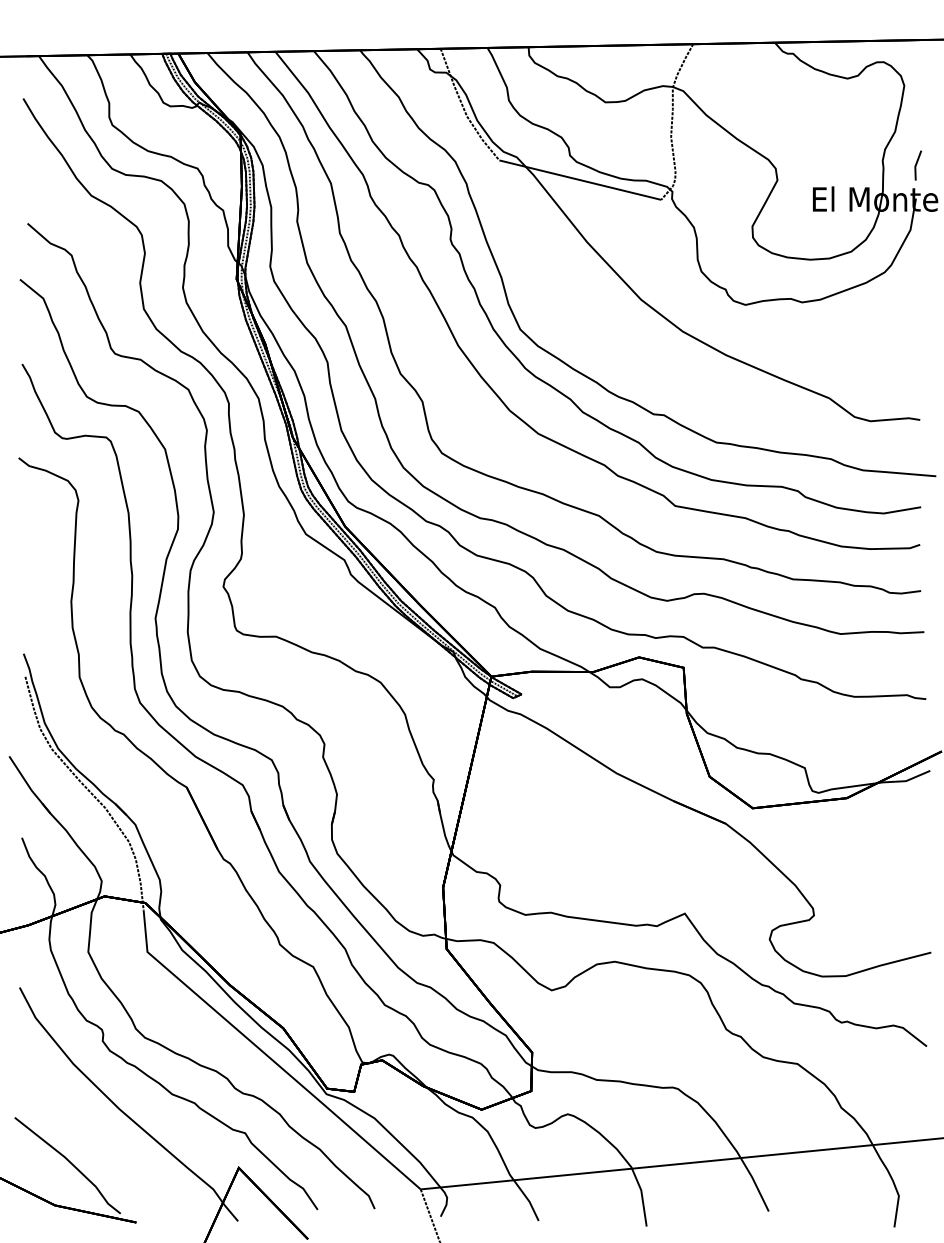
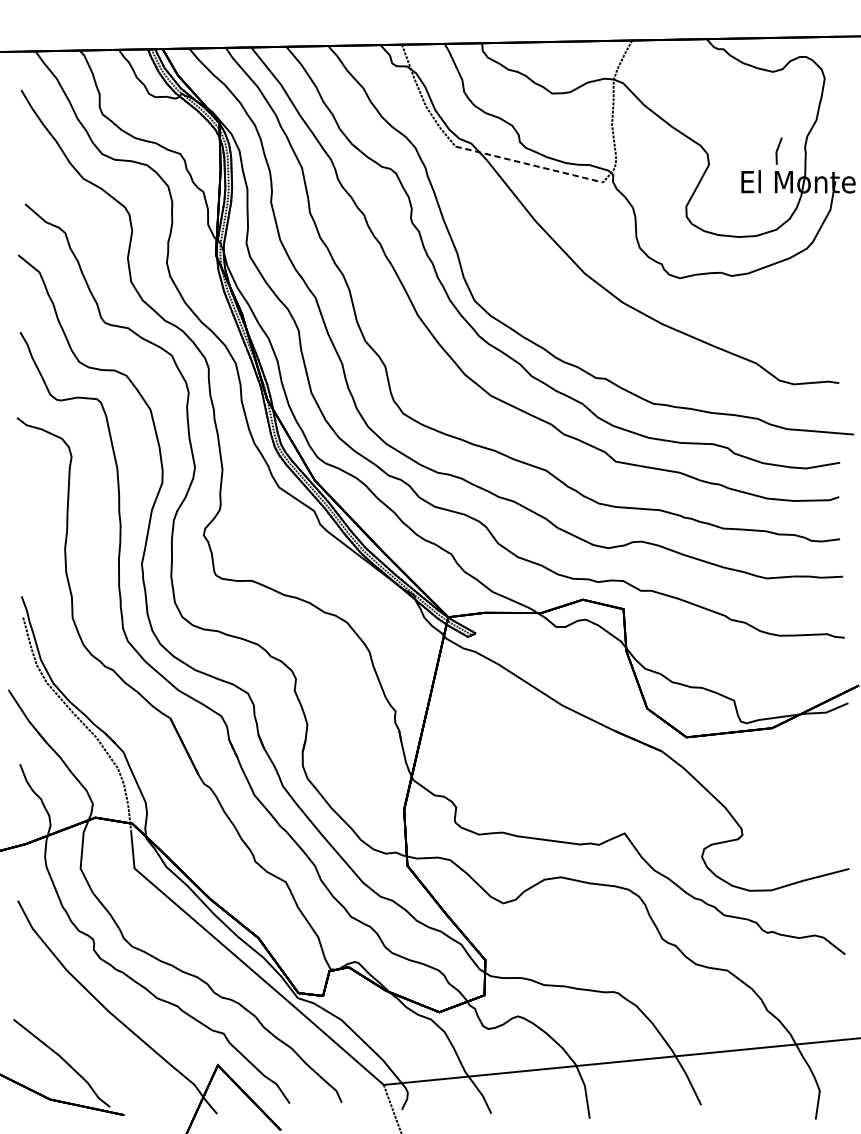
line: (917, 164) -> (778, 150), moved
line: (580, 180) -> (529, 164), solid -> dashed

